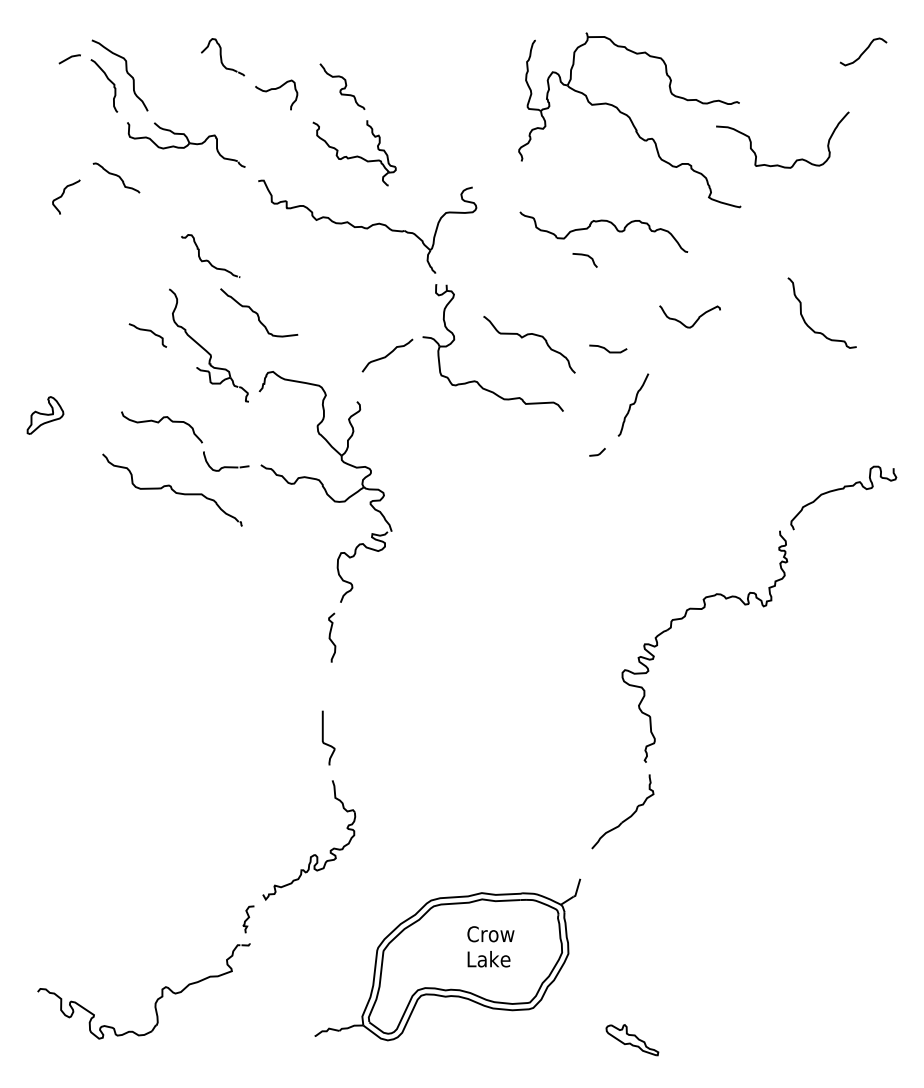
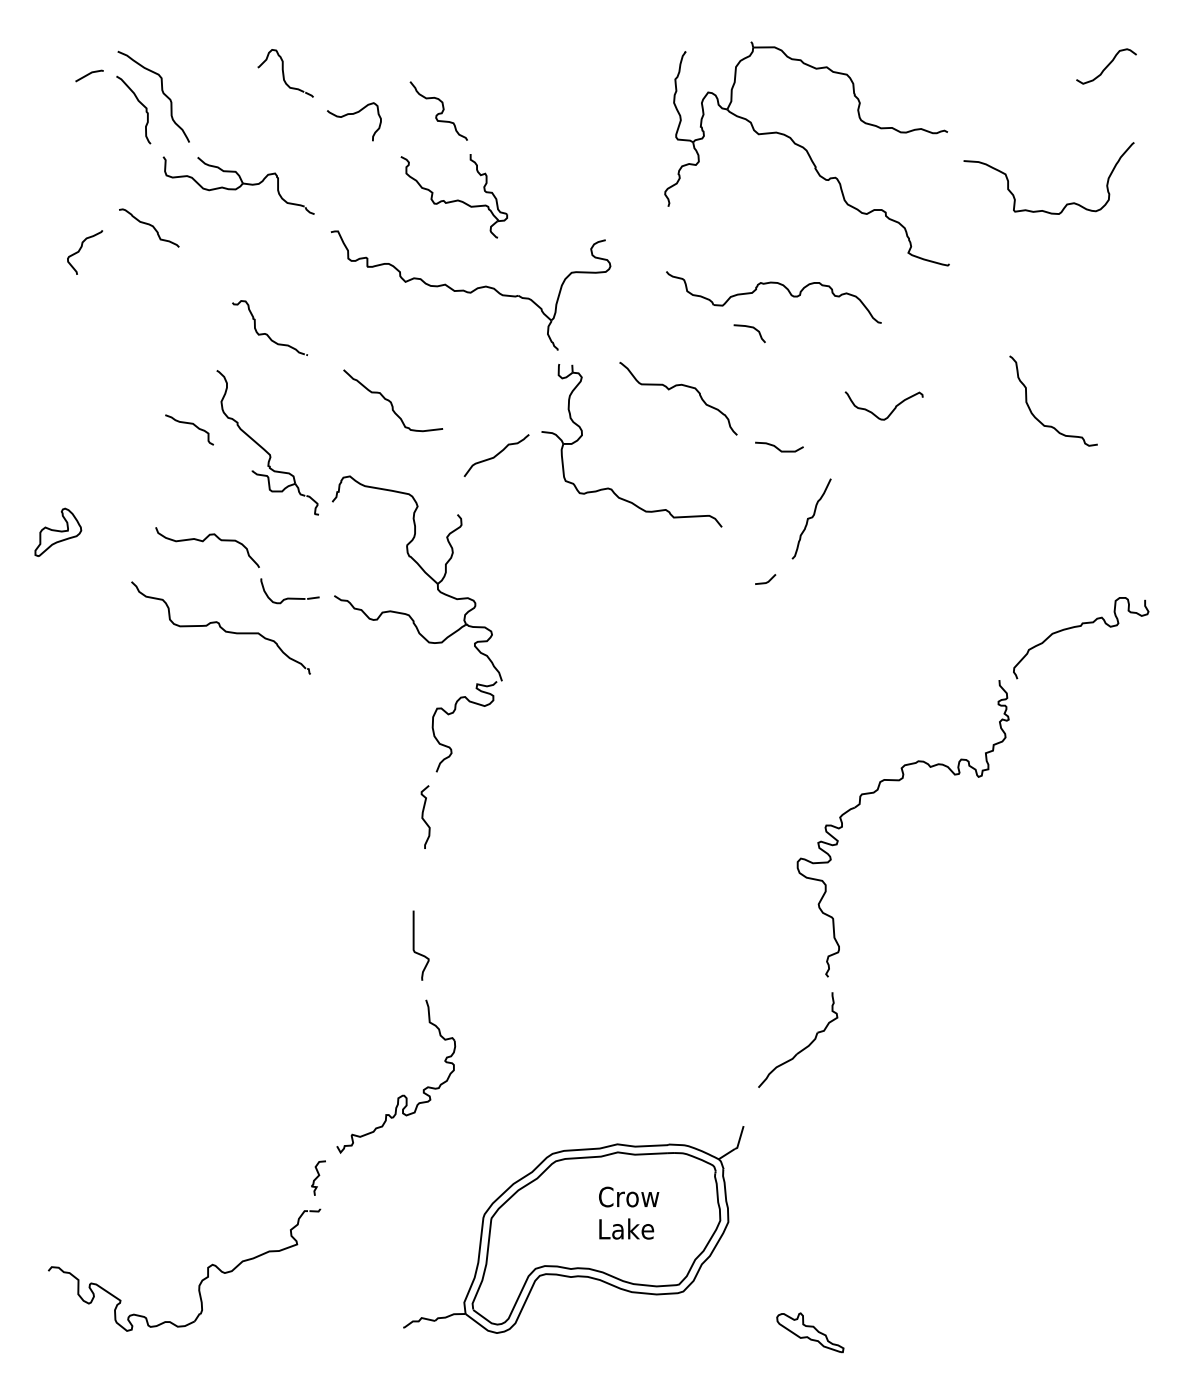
curve: (796, 159) -> (1066, 203), moved
curve: (257, 313) -> (391, 401), moved
curve: (524, 336) -> (672, 388), moved

